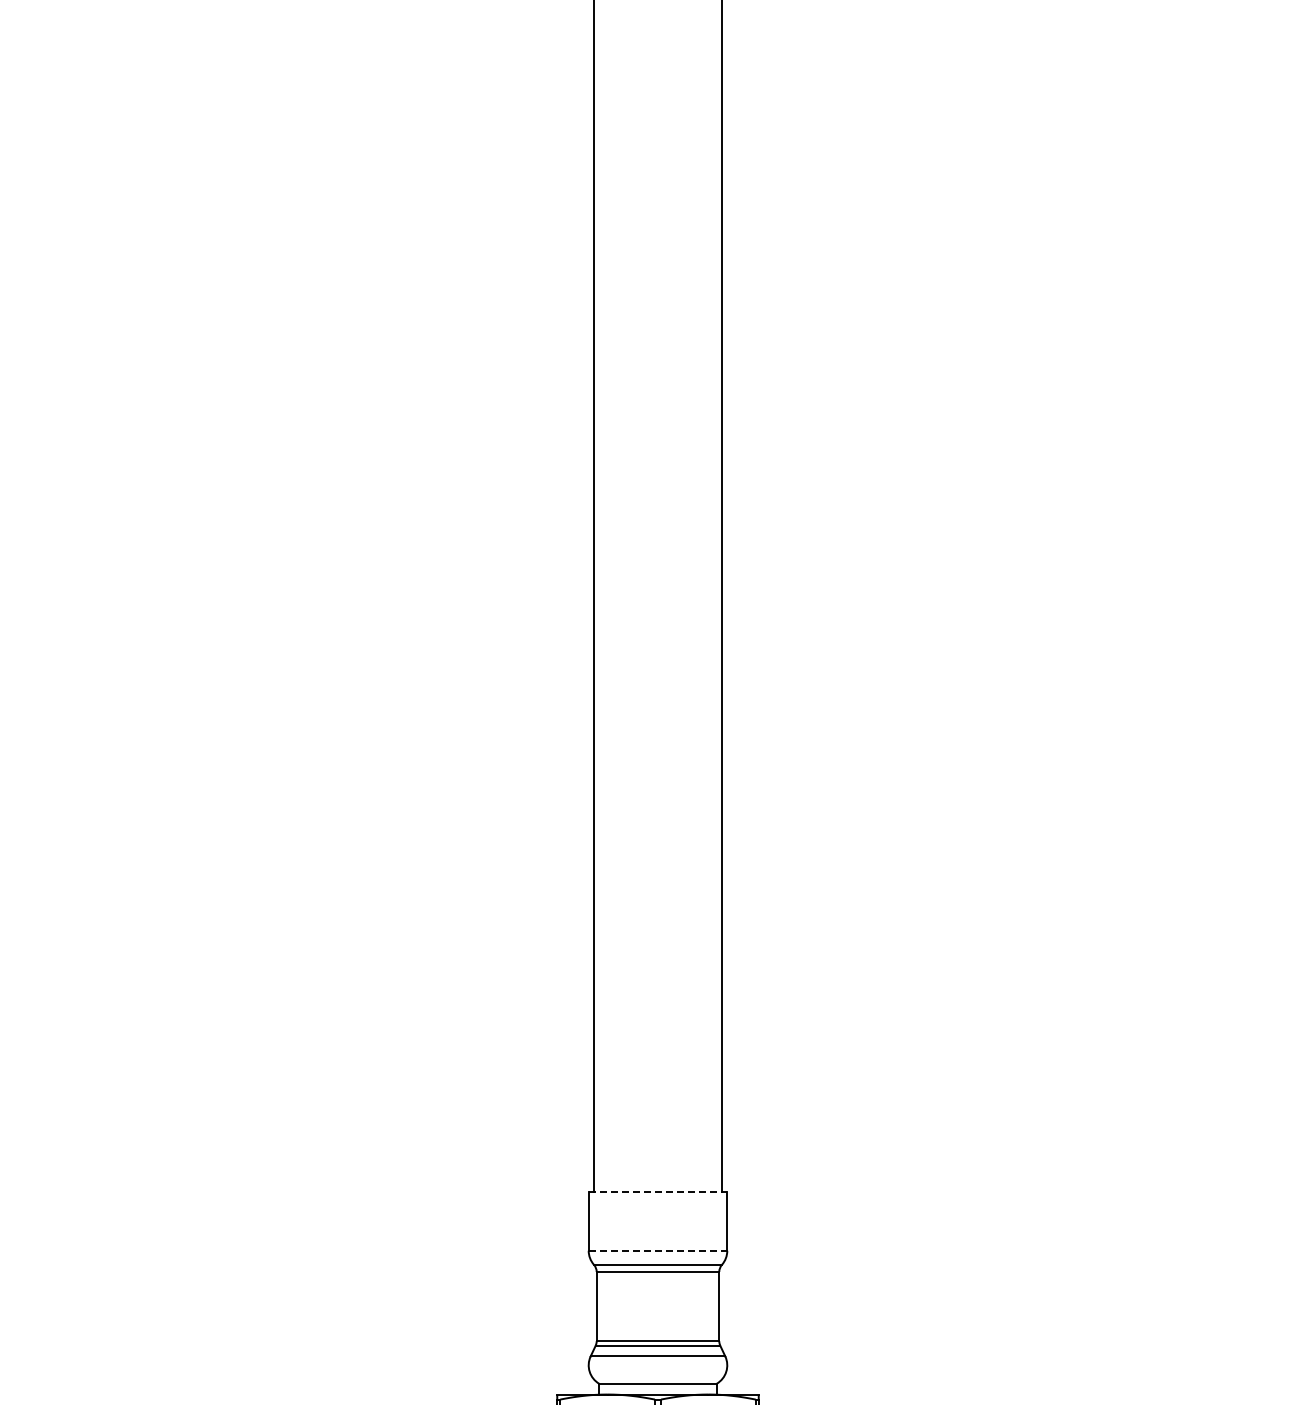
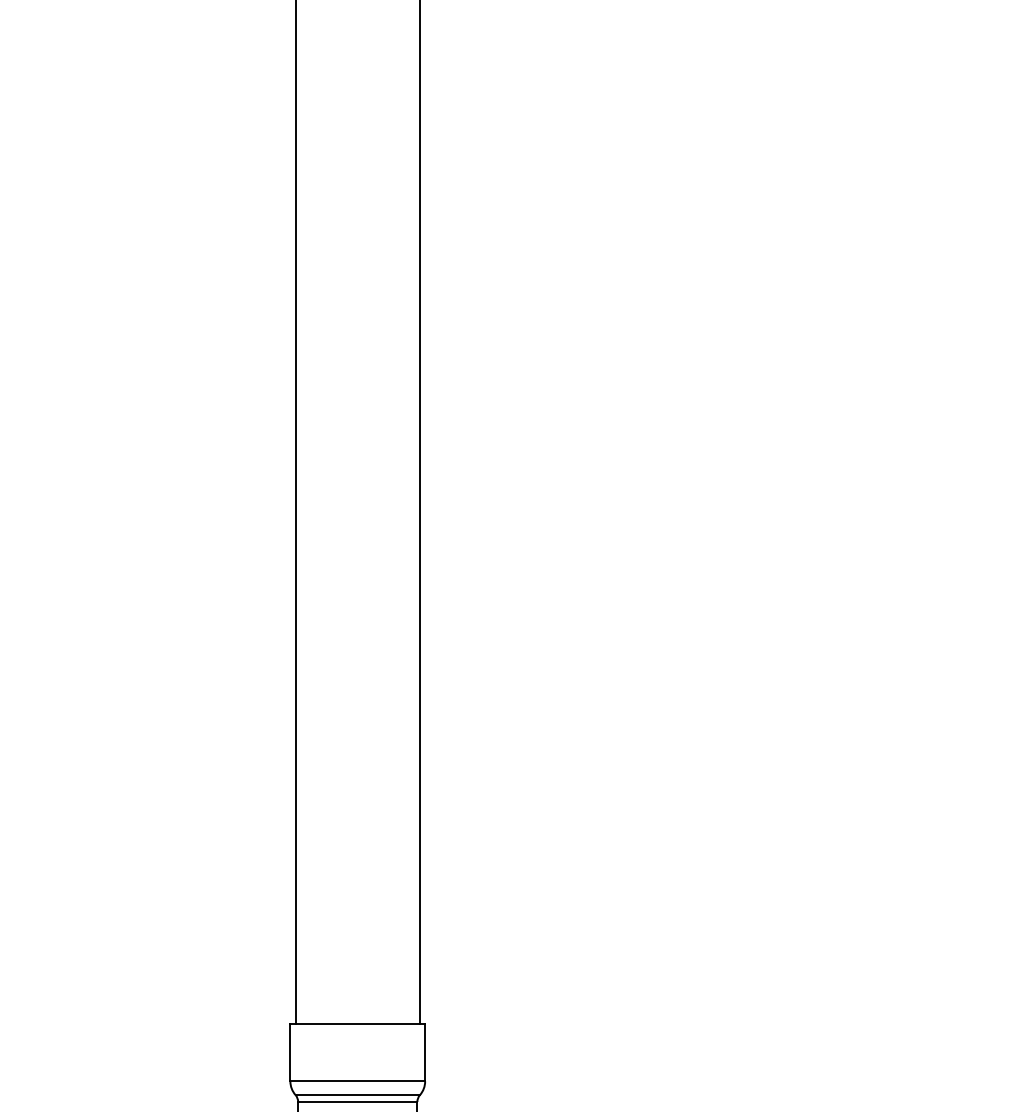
line: (658, 1191) -> (358, 1023), dashed -> solid
line: (658, 1250) -> (358, 1081), dashed -> solid

